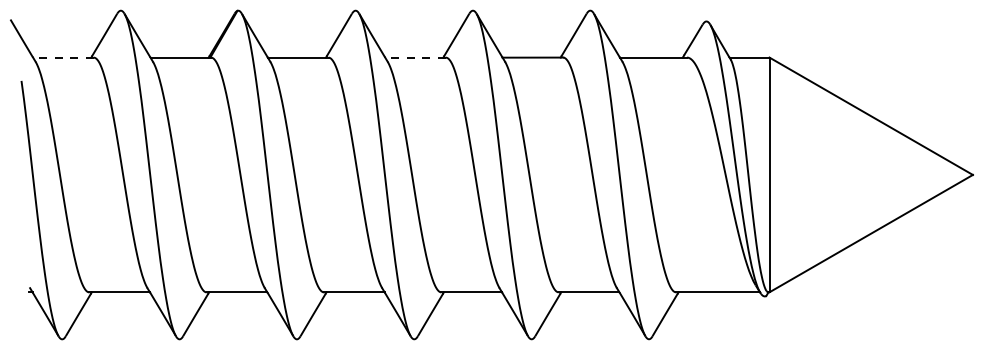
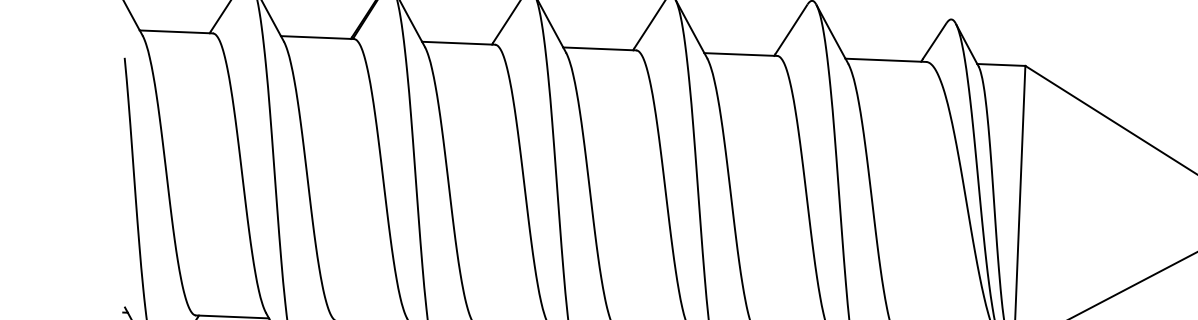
line: (62, 57) -> (175, 31), dashed -> solid
line: (415, 57) -> (599, 48), dashed -> solid

